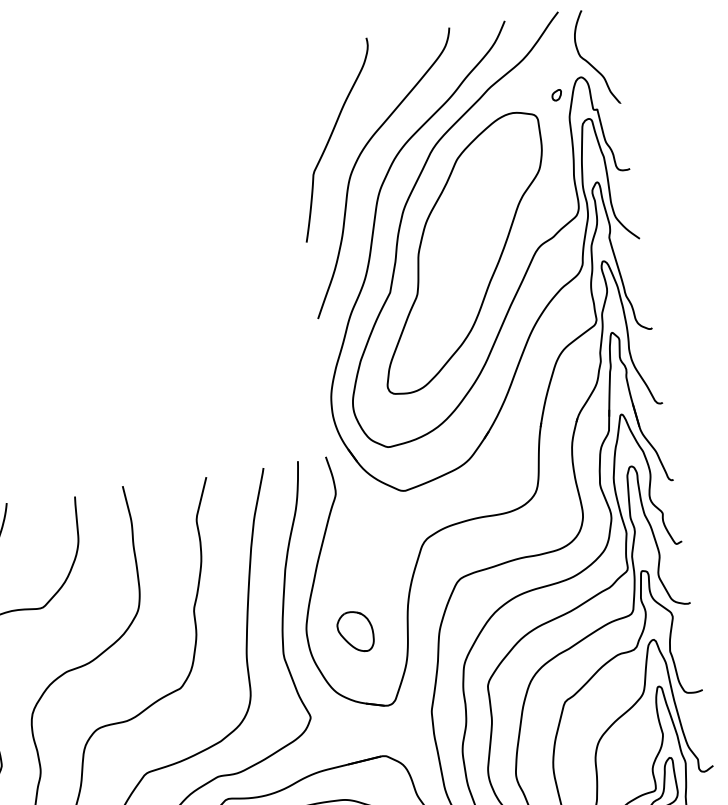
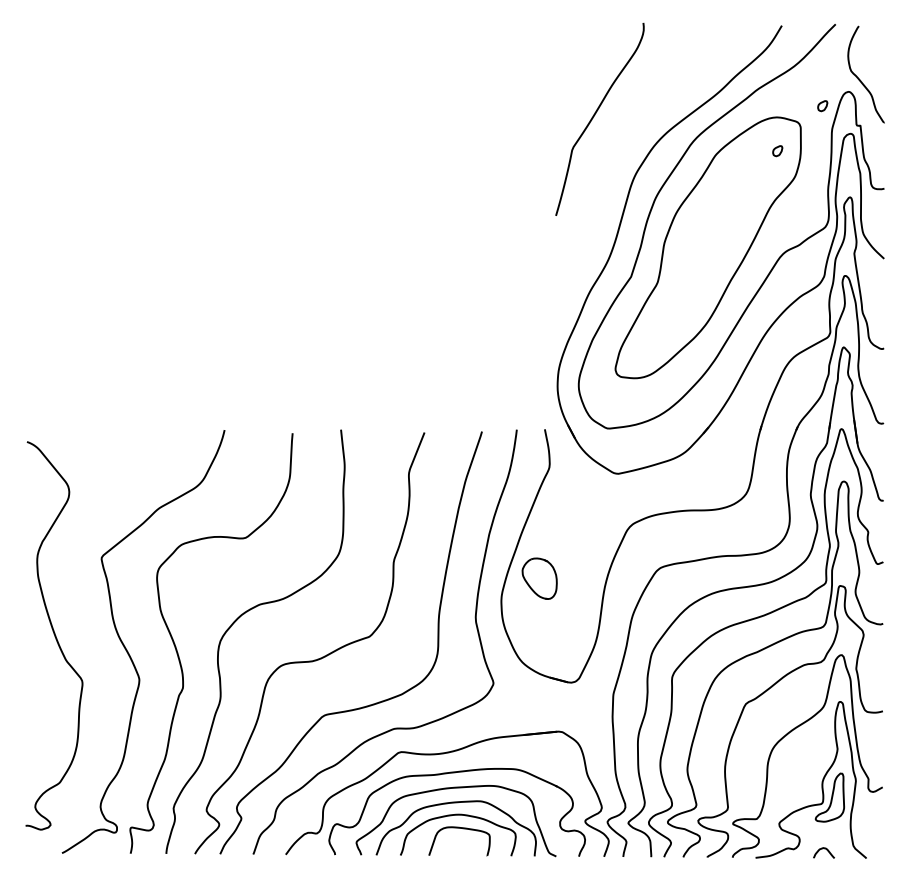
part: (518, 146) -> (777, 151), added
curve: (358, 160) -> (618, 142), removed
part: (355, 631) -> (539, 578), moved

